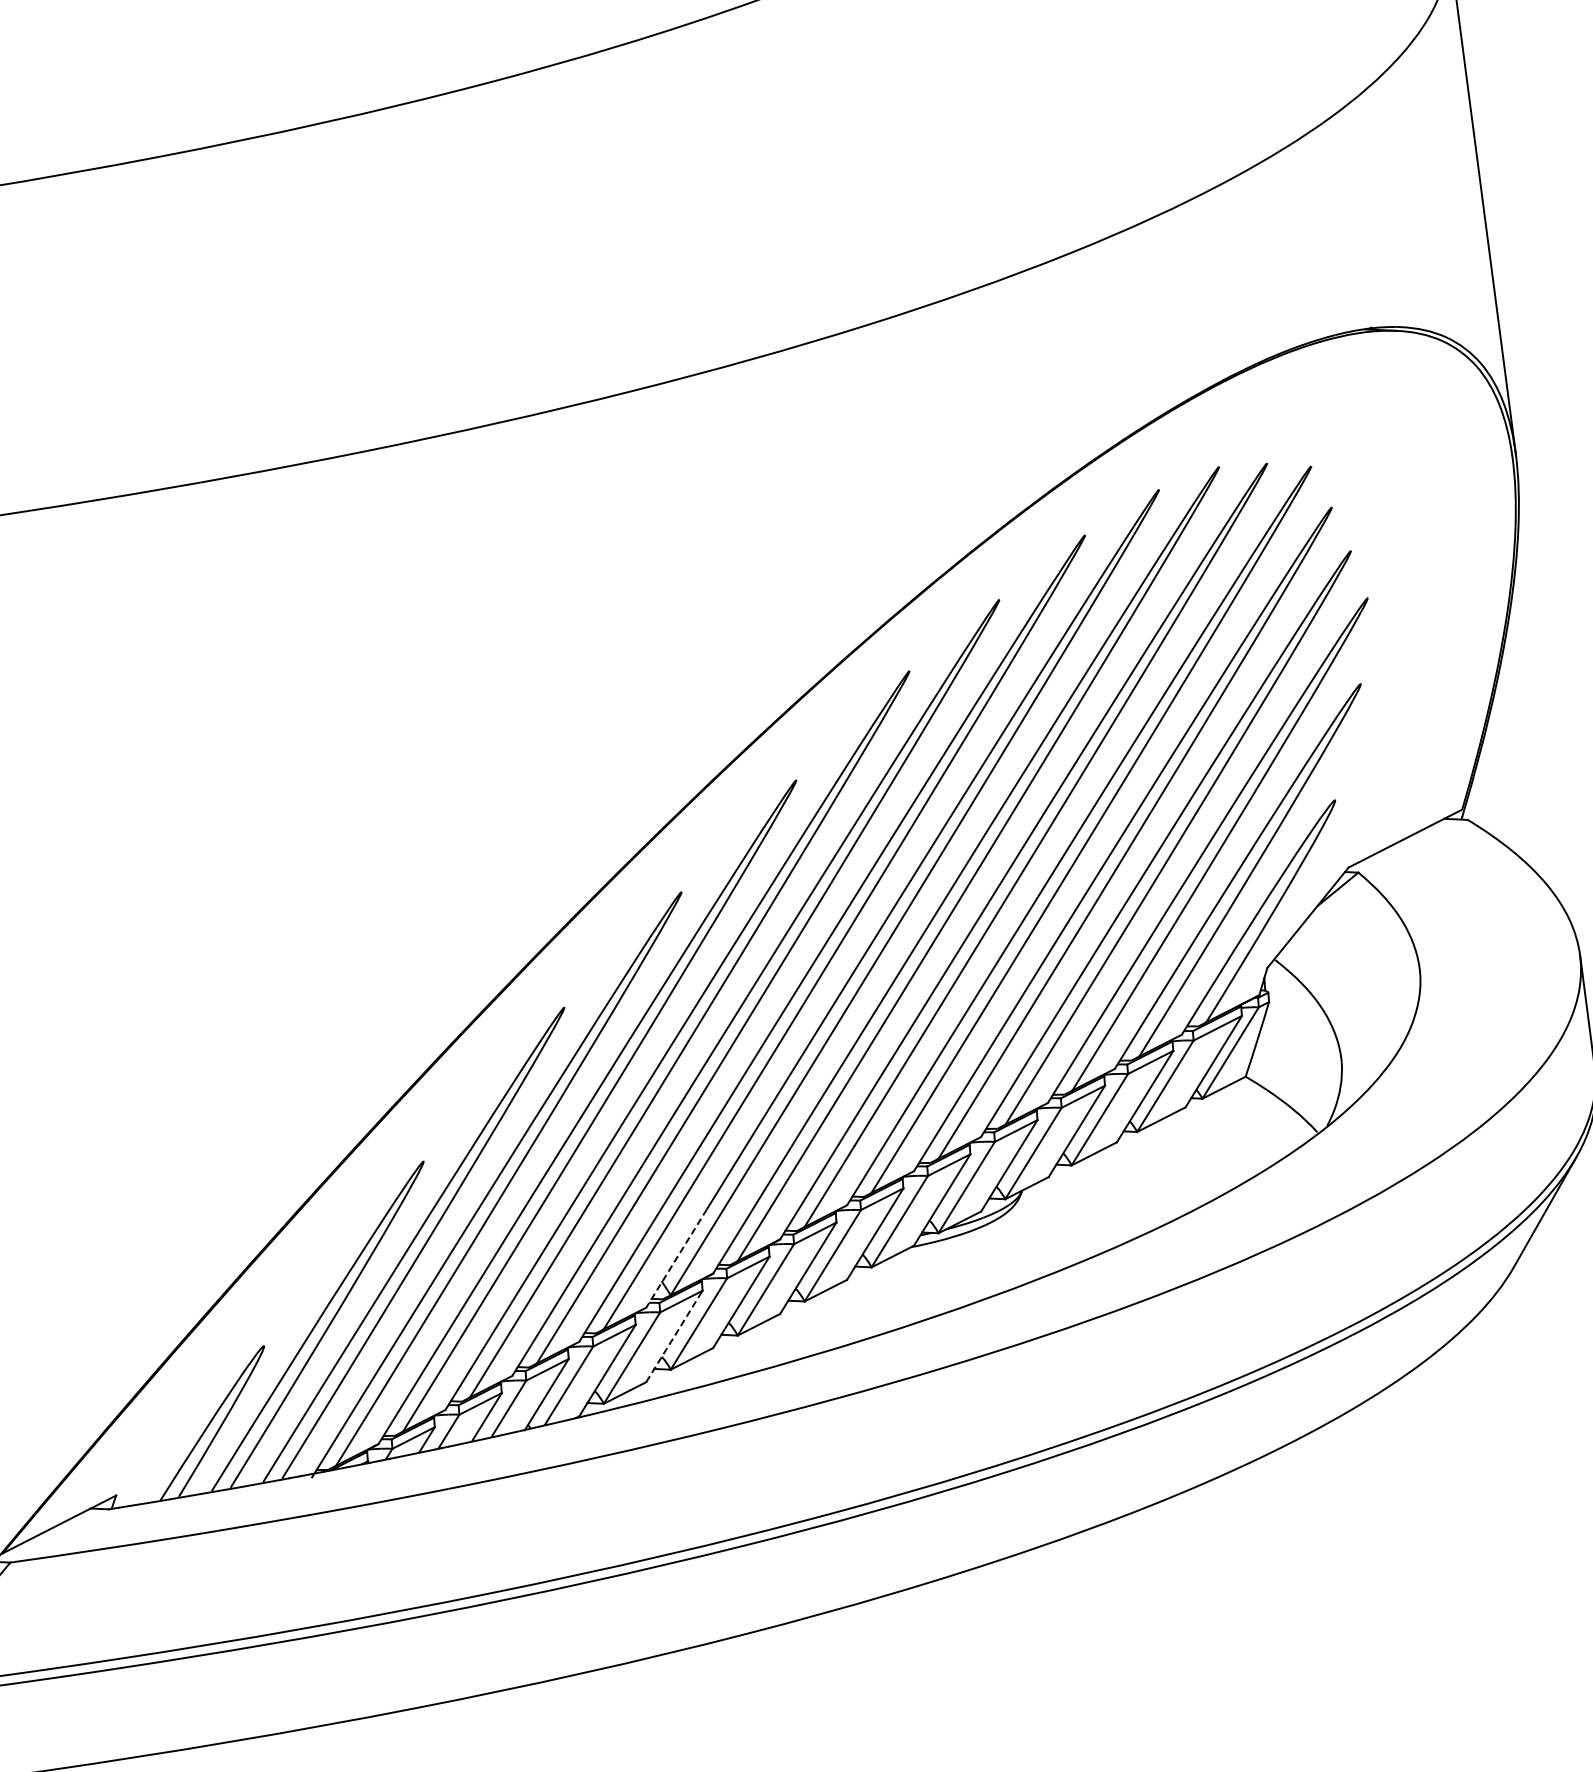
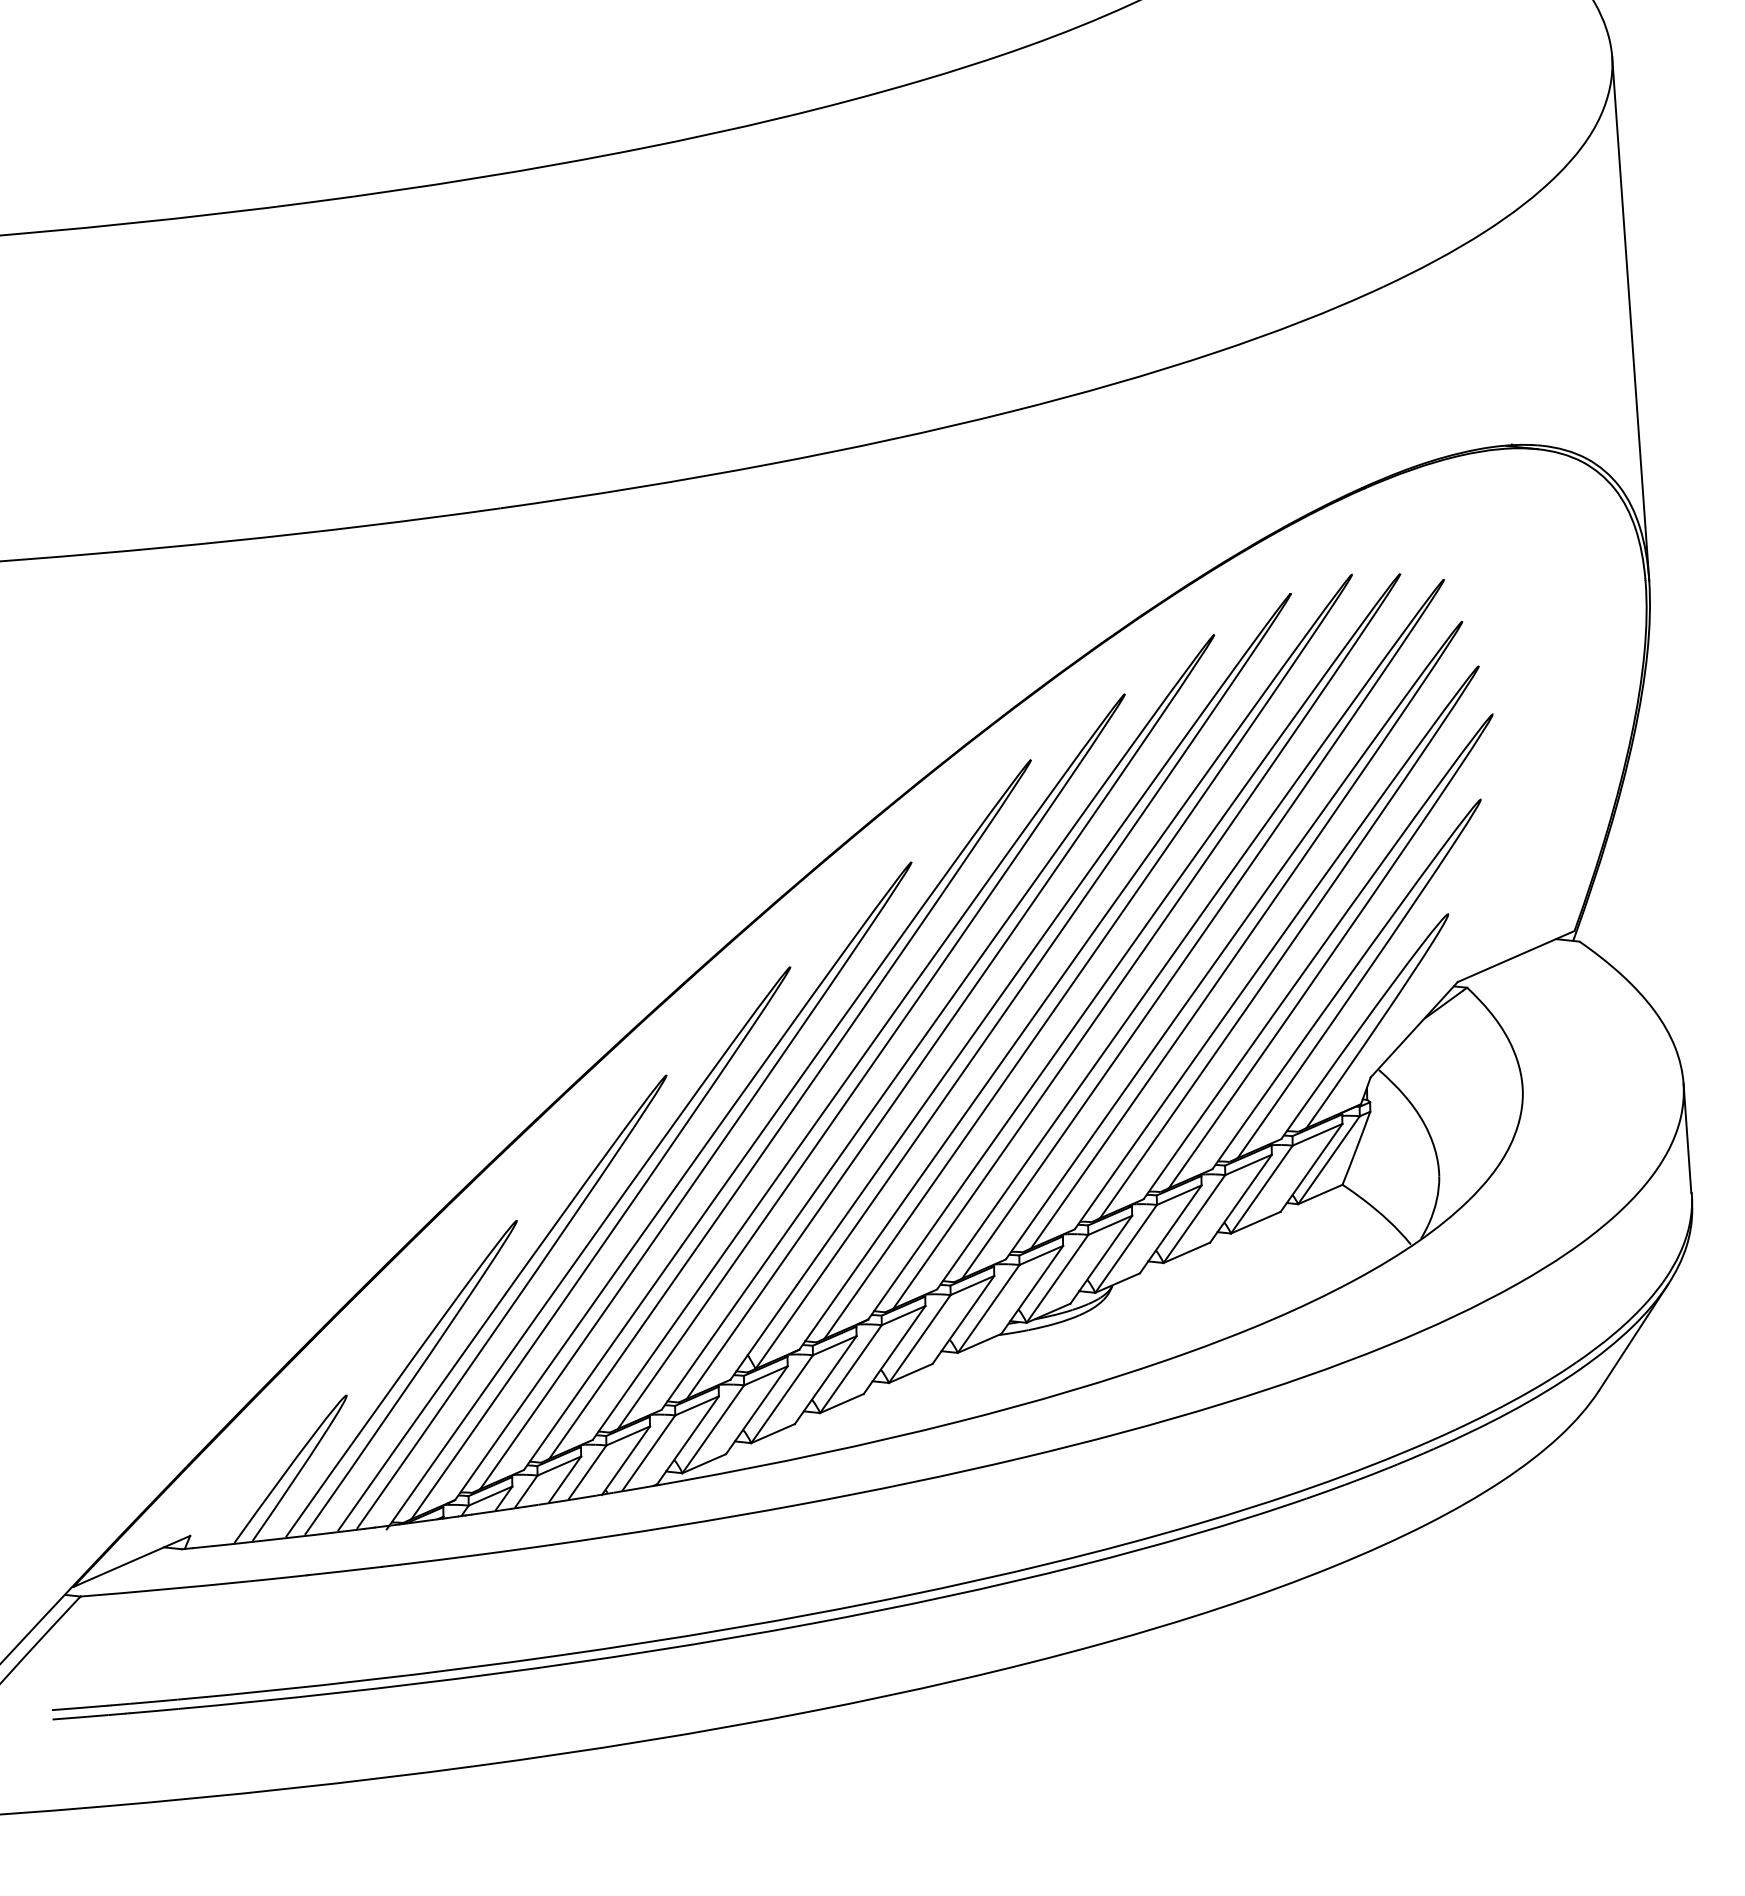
line: (676, 1258) -> (763, 1332), dashed -> solid
line: (674, 1336) -> (756, 1410), dashed -> solid

